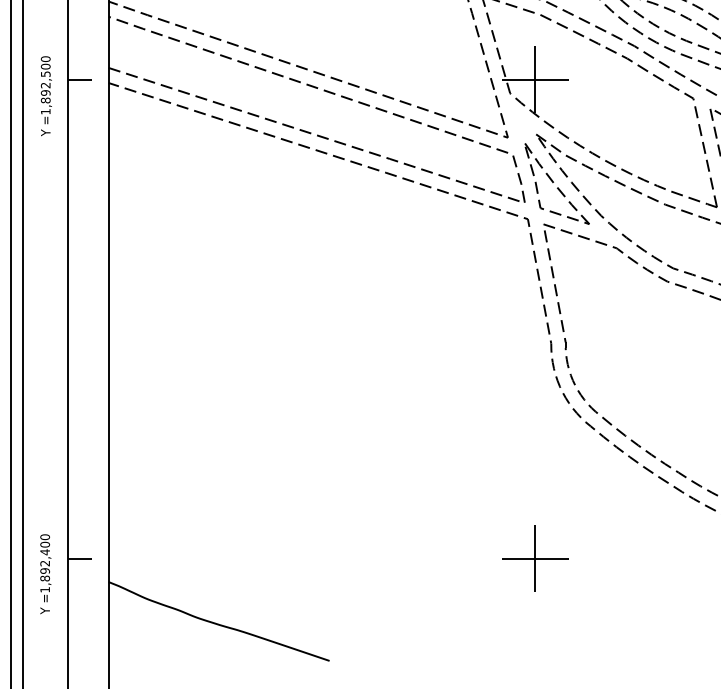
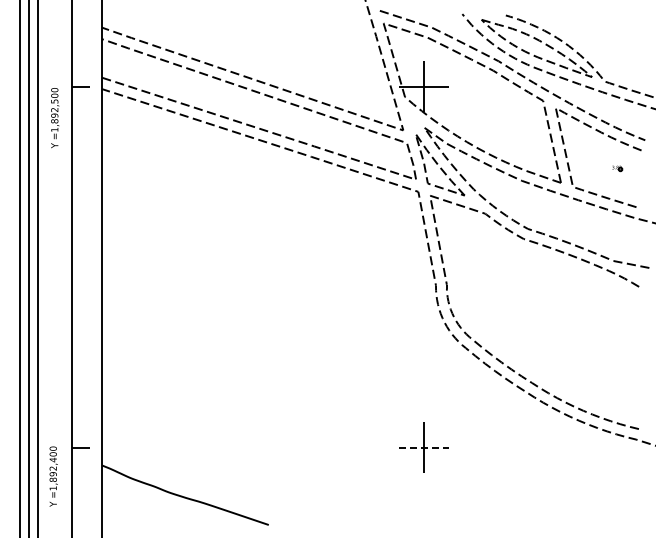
text: (46, 96) -> (55, 118), moved
line: (534, 558) -> (423, 447), solid -> dashed
text: (45, 574) -> (53, 476), moved

